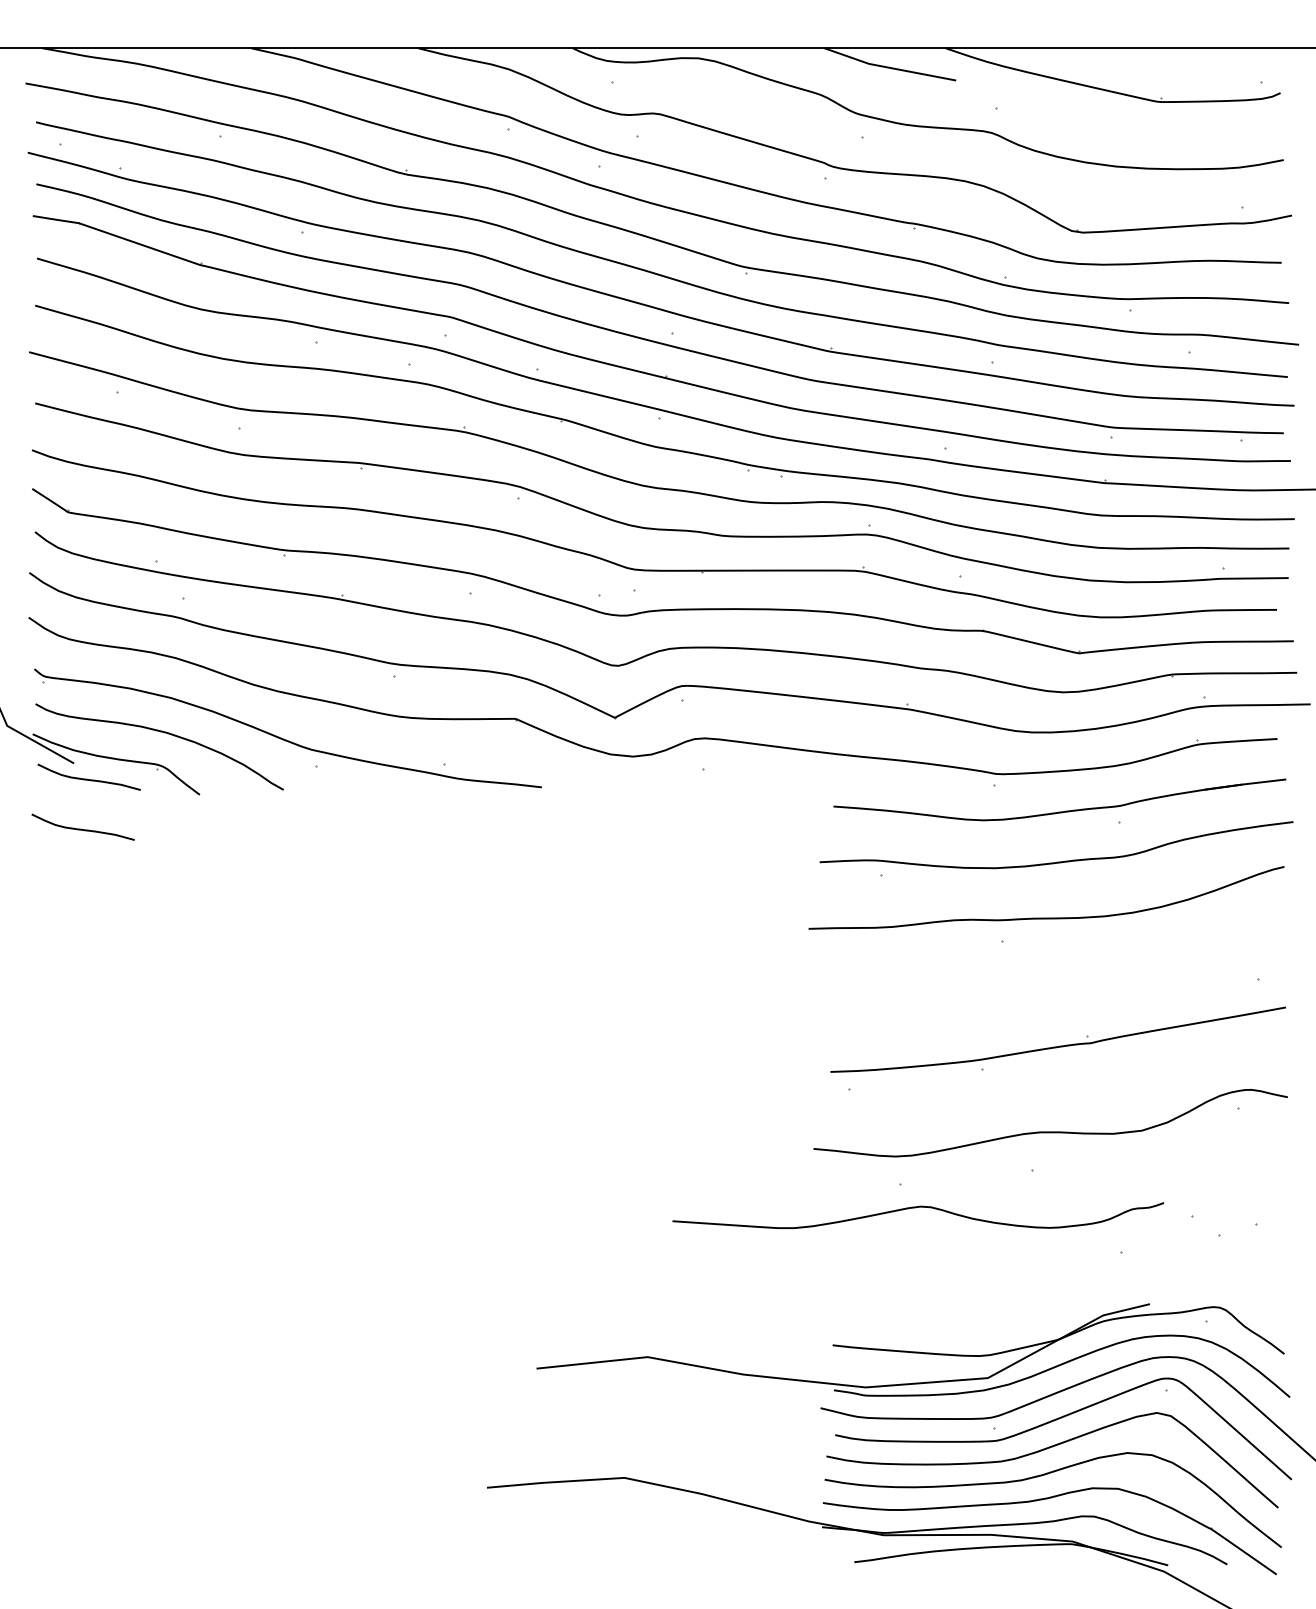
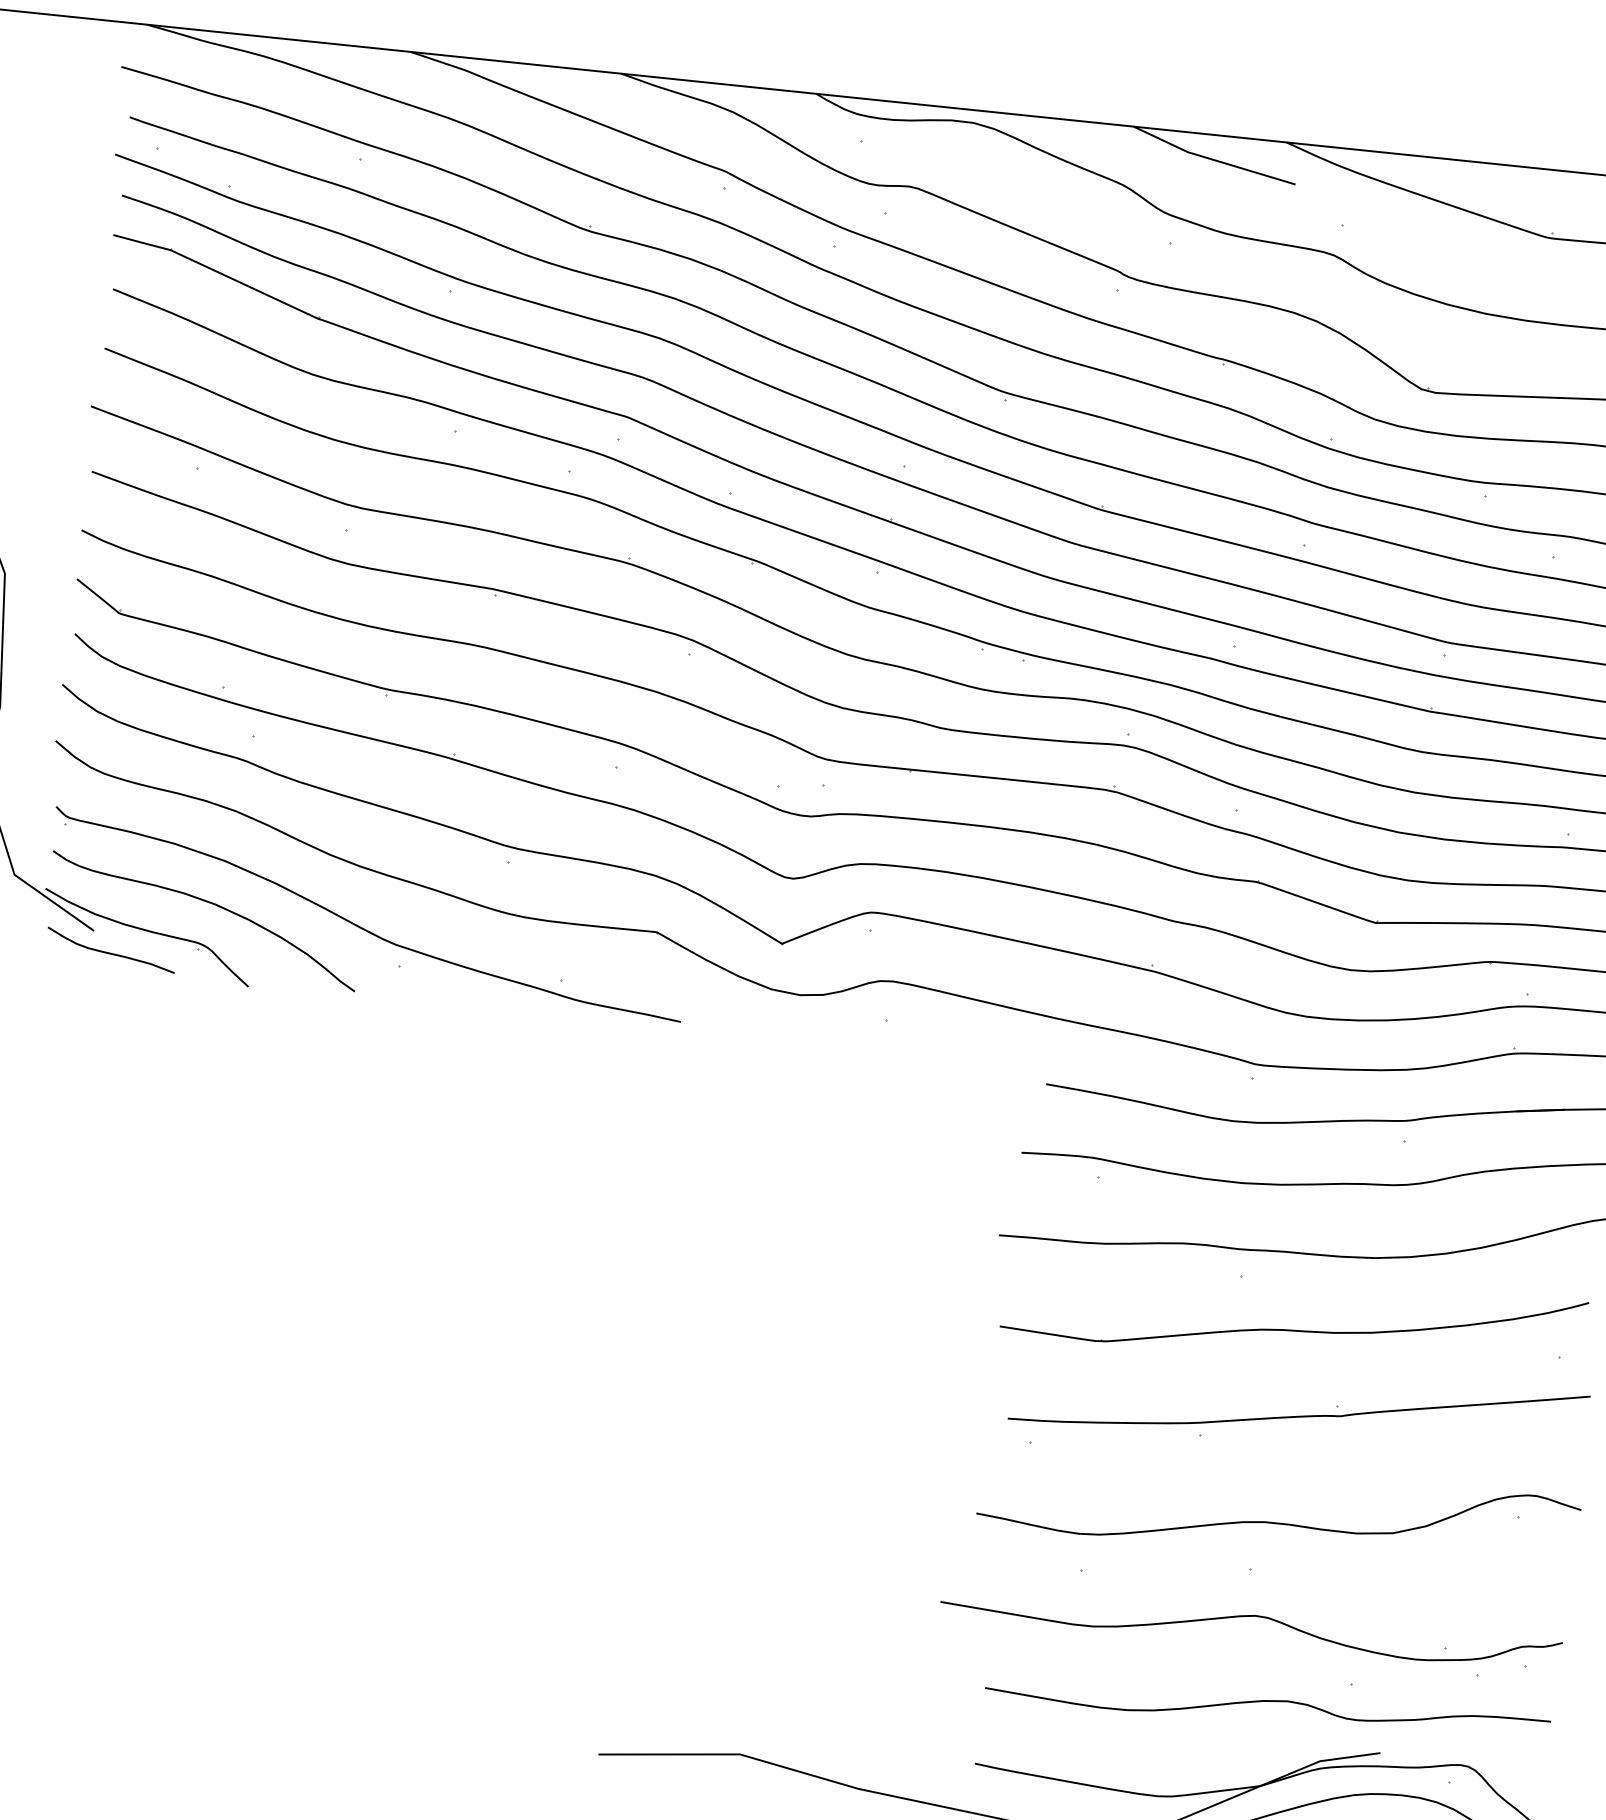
curve: (81, 828) -> (94, 1013), removed
part: (1048, 978) -> (1294, 1329), added
curve: (916, 1208) -> (1249, 1617), moved
curve: (1057, 1273) -> (1267, 1702), added

